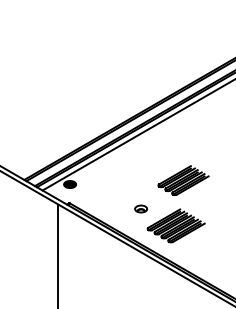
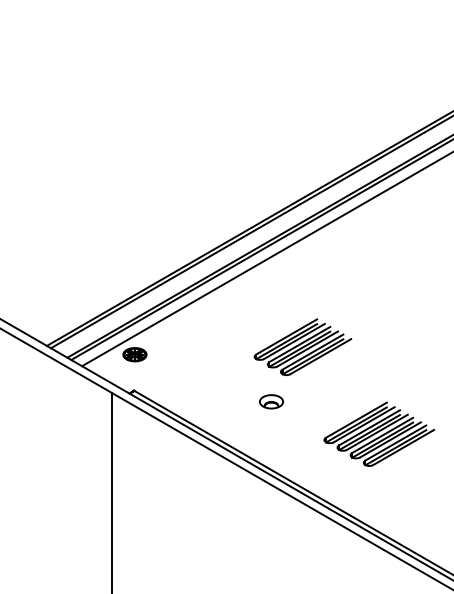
part: (183, 180) -> (302, 346), moved
part: (175, 225) -> (377, 433), moved

